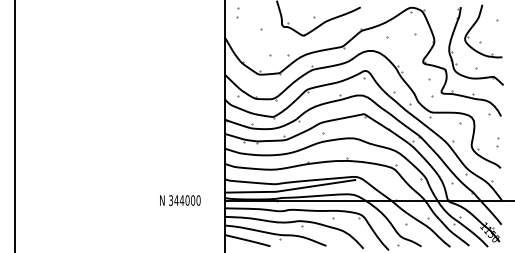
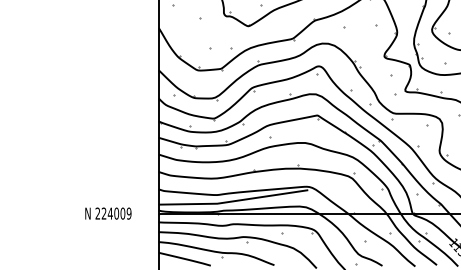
text: (184, 200) -> (113, 213), 344000 -> 224009

